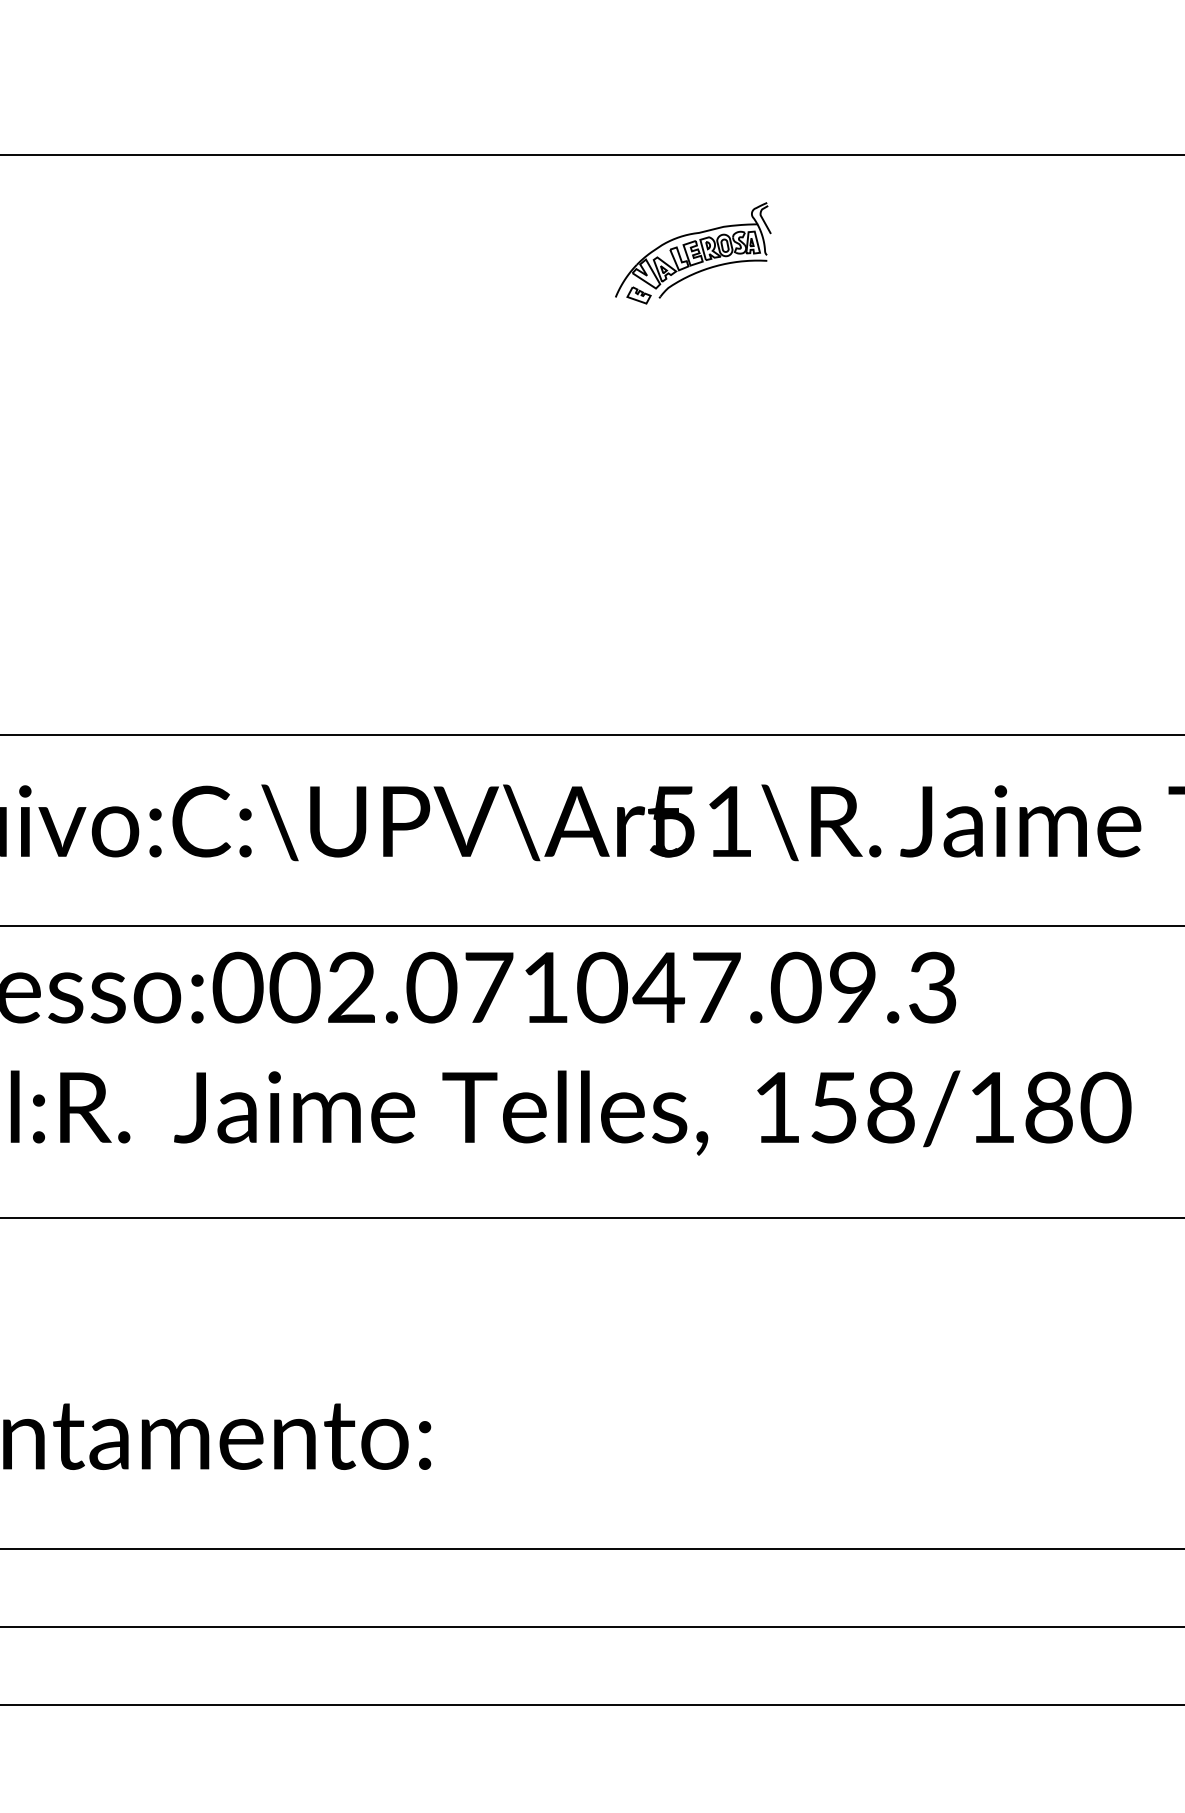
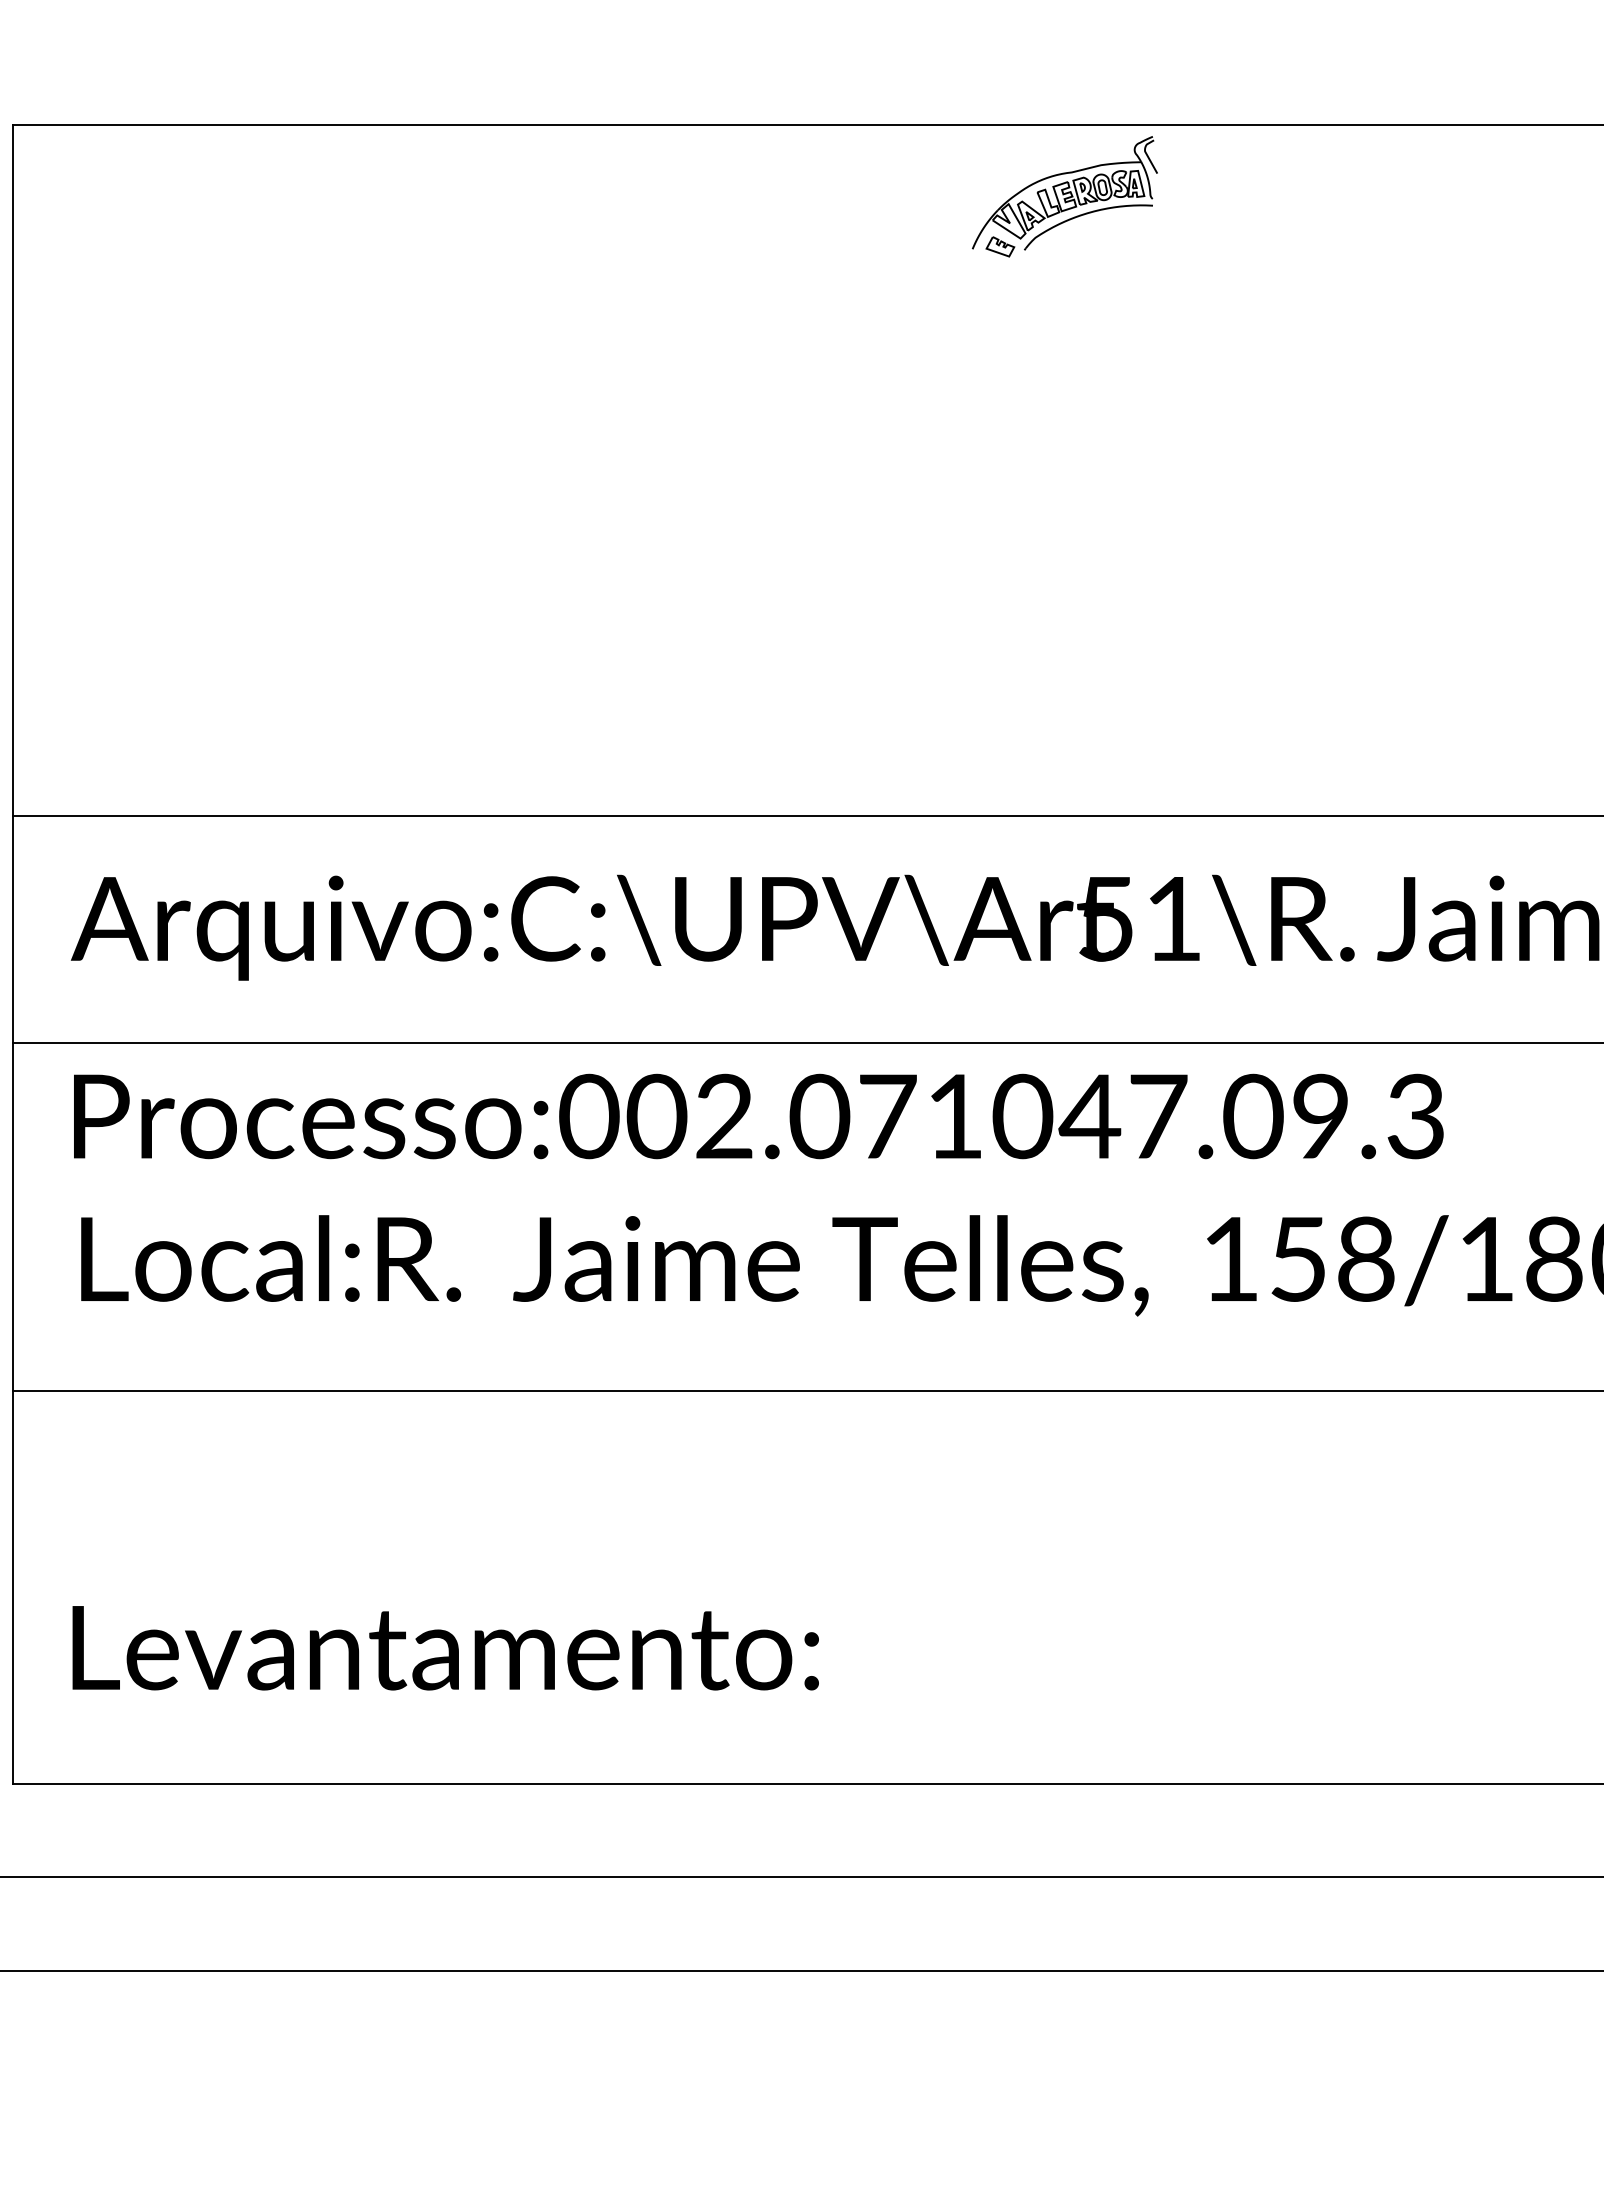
part: (692, 253) -> (1064, 196), moved

